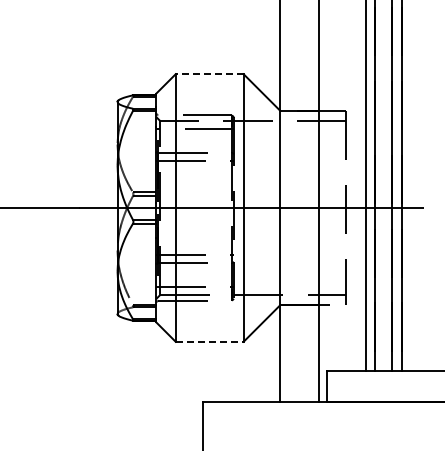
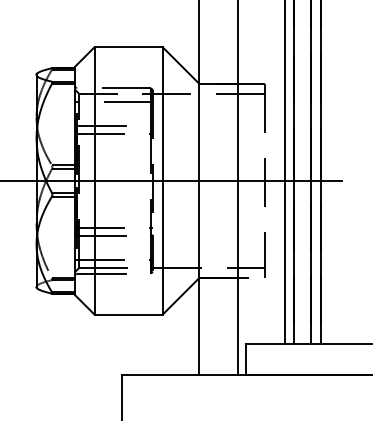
line: (209, 74) -> (128, 47), dashed -> solid
line: (209, 341) -> (128, 314), dashed -> solid

